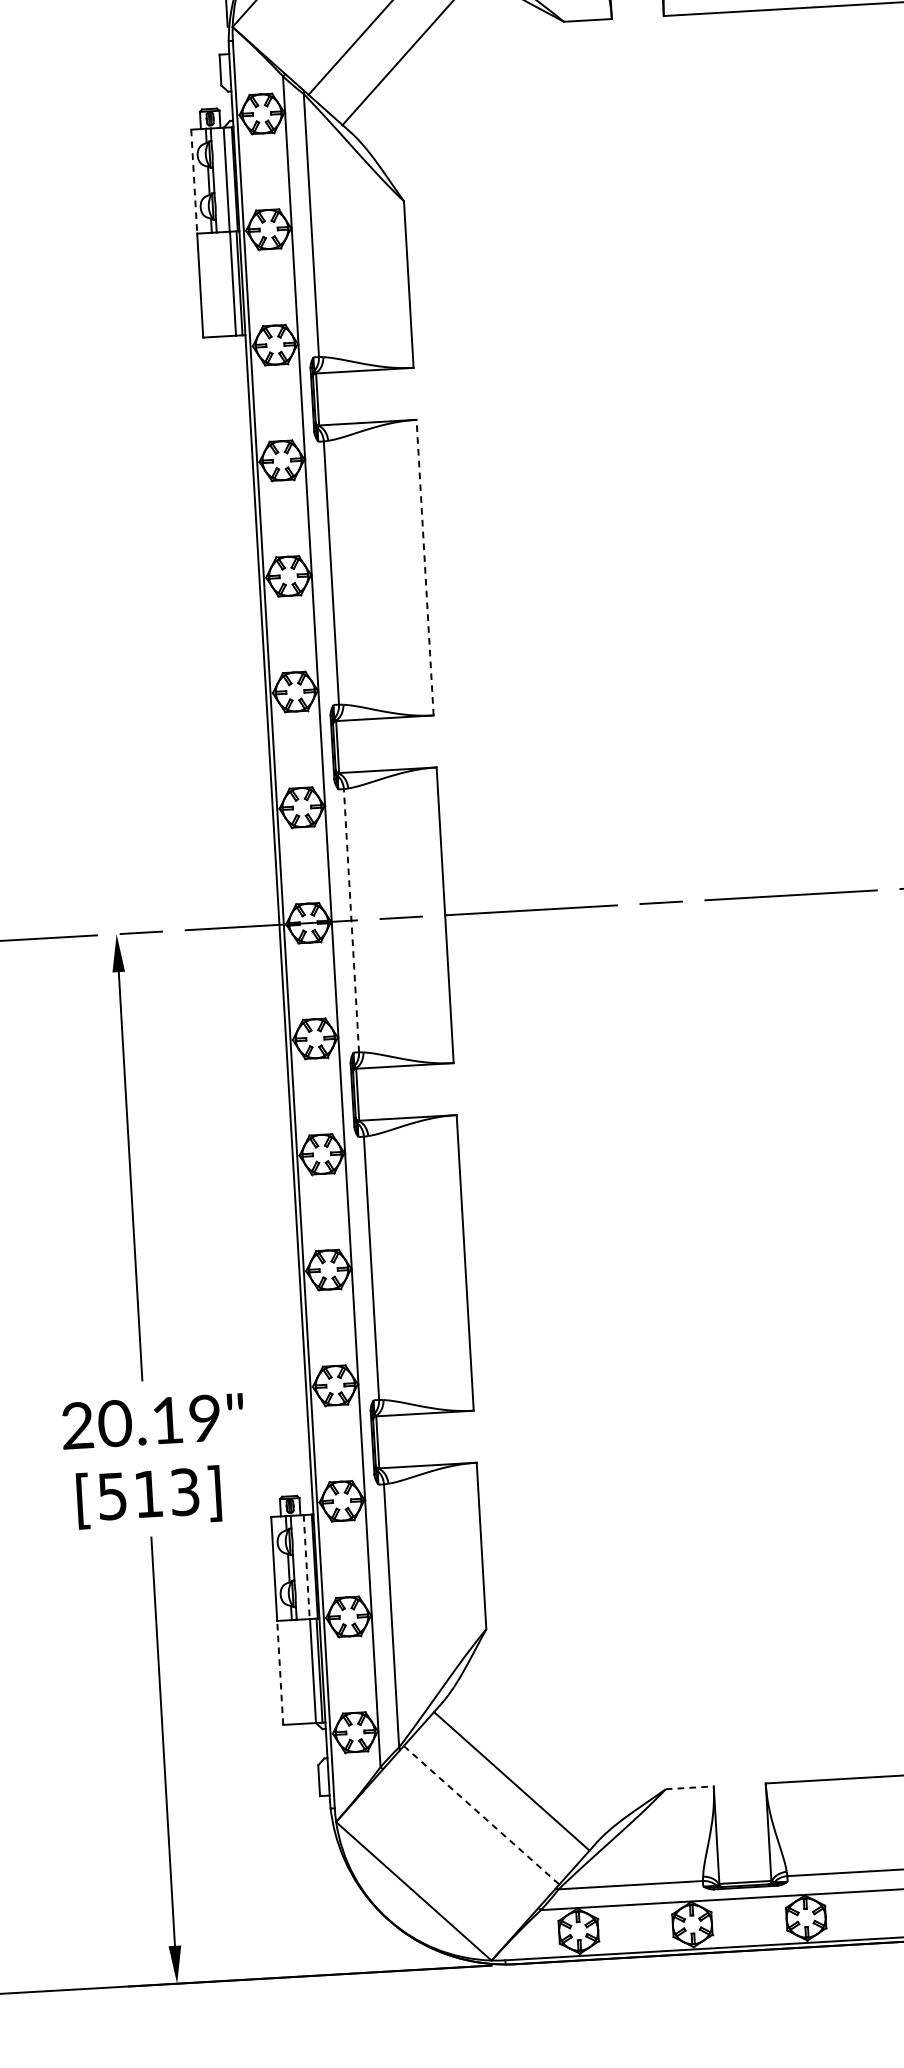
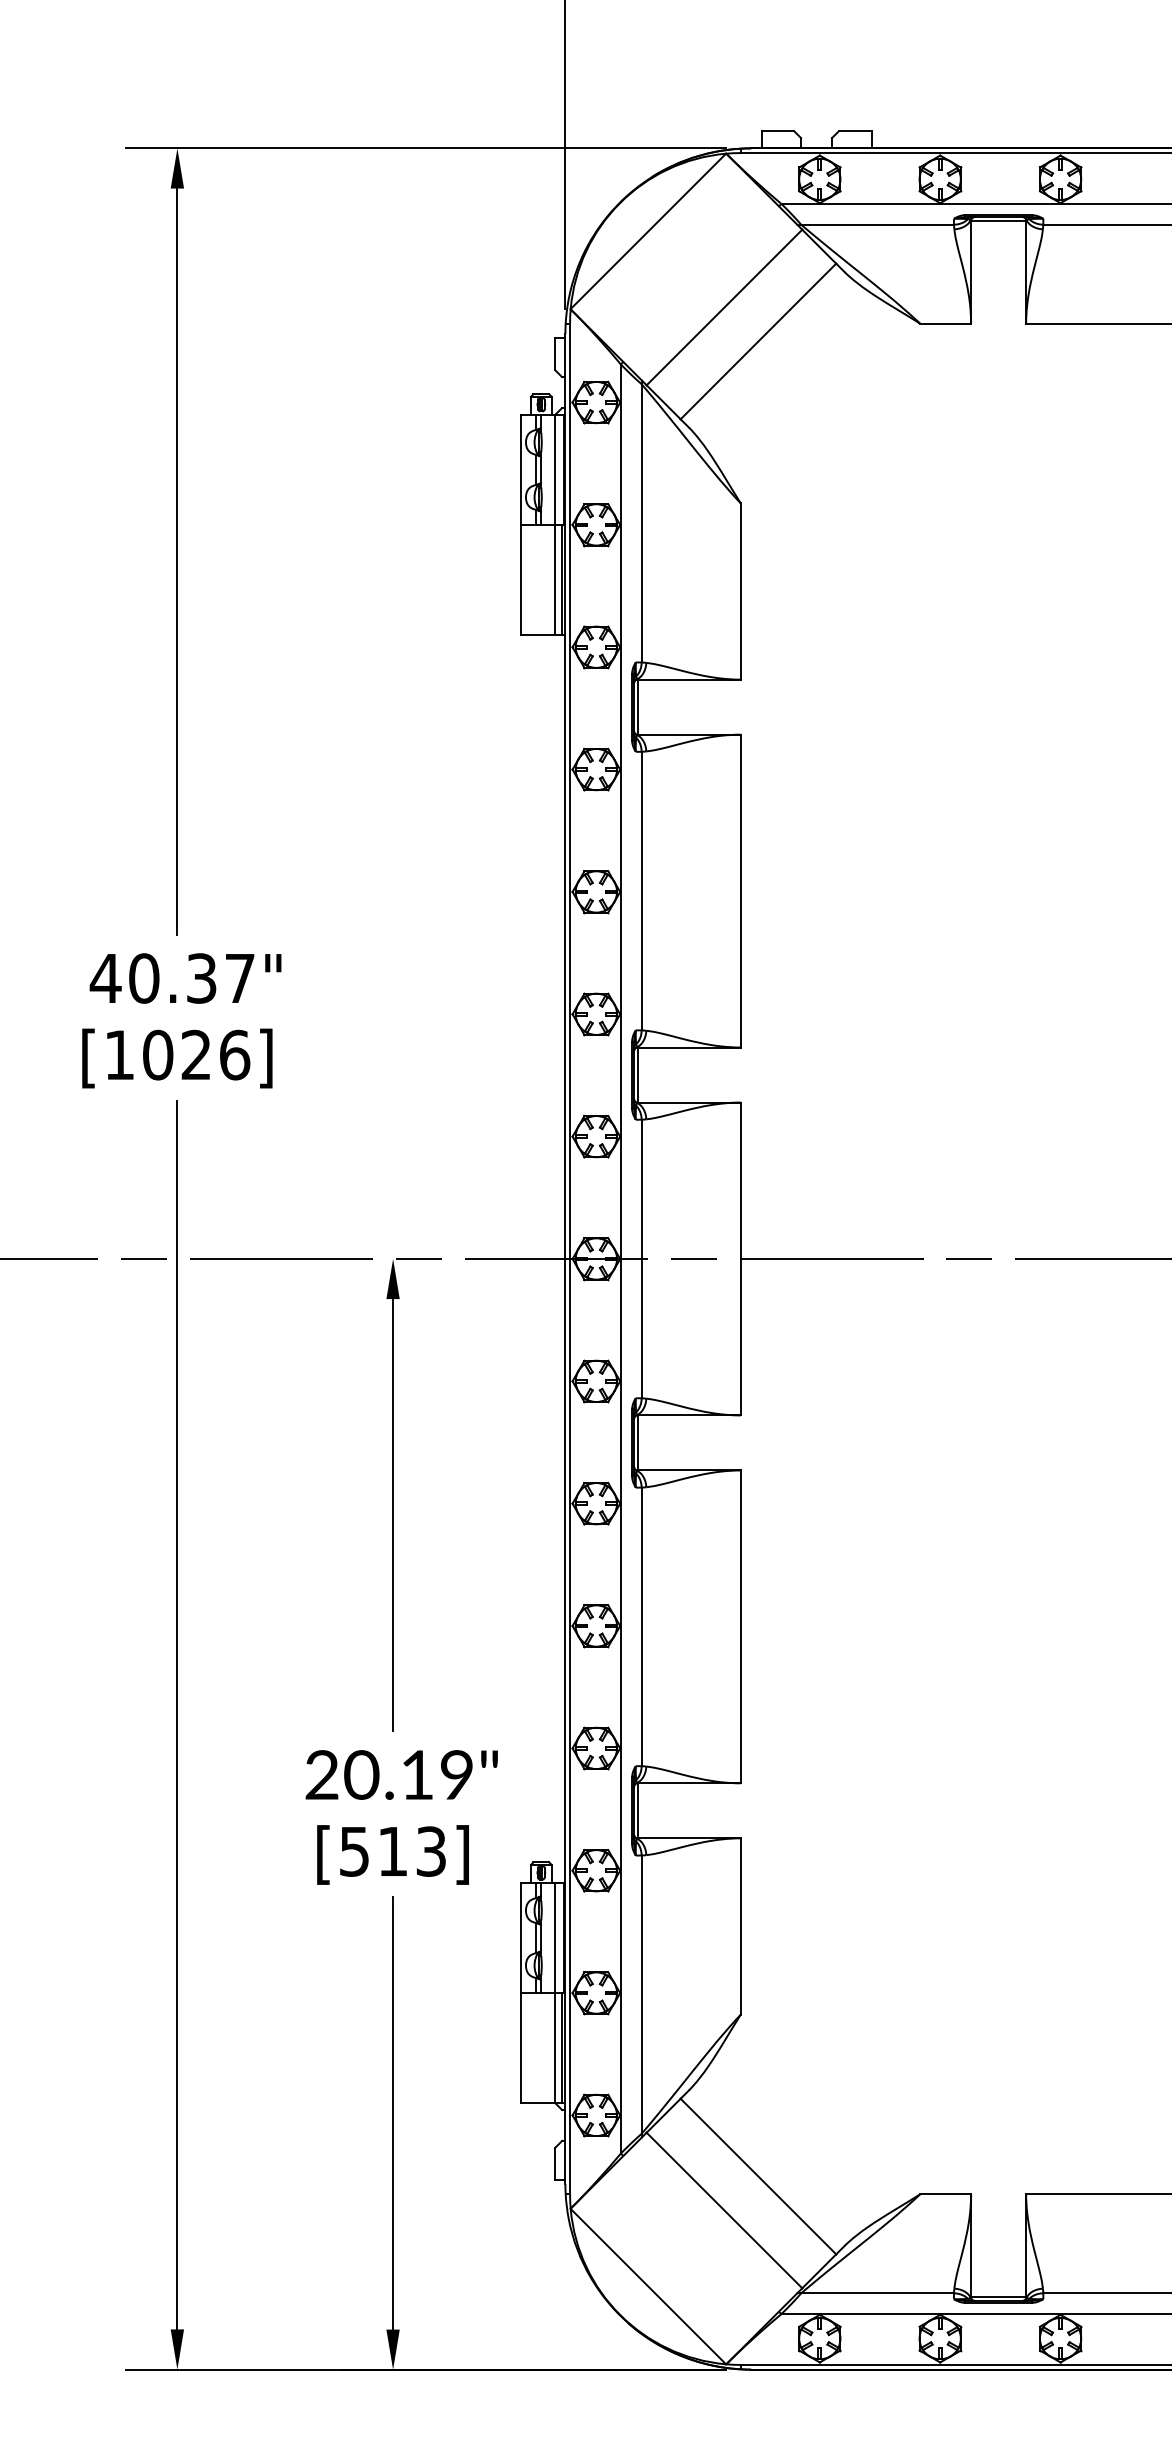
line: (194, 182) -> (520, 470), dashed -> solid
line: (424, 567) -> (740, 890), dashed -> solid
line: (351, 920) -> (641, 1258), dashed -> solid
line: (307, 1567) -> (555, 1938), dashed -> solid
line: (279, 1672) -> (520, 2047), dashed -> solid
line: (690, 1788) -> (946, 2194), dashed -> solid
line: (481, 1815) -> (724, 2210), dashed -> solid

